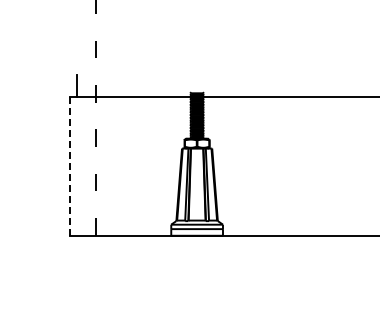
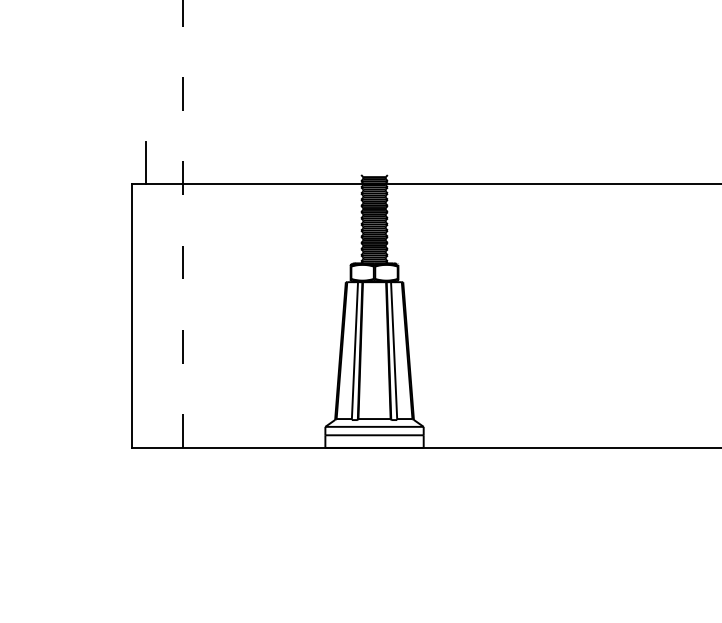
line: (69, 166) -> (131, 316), dashed -> solid

